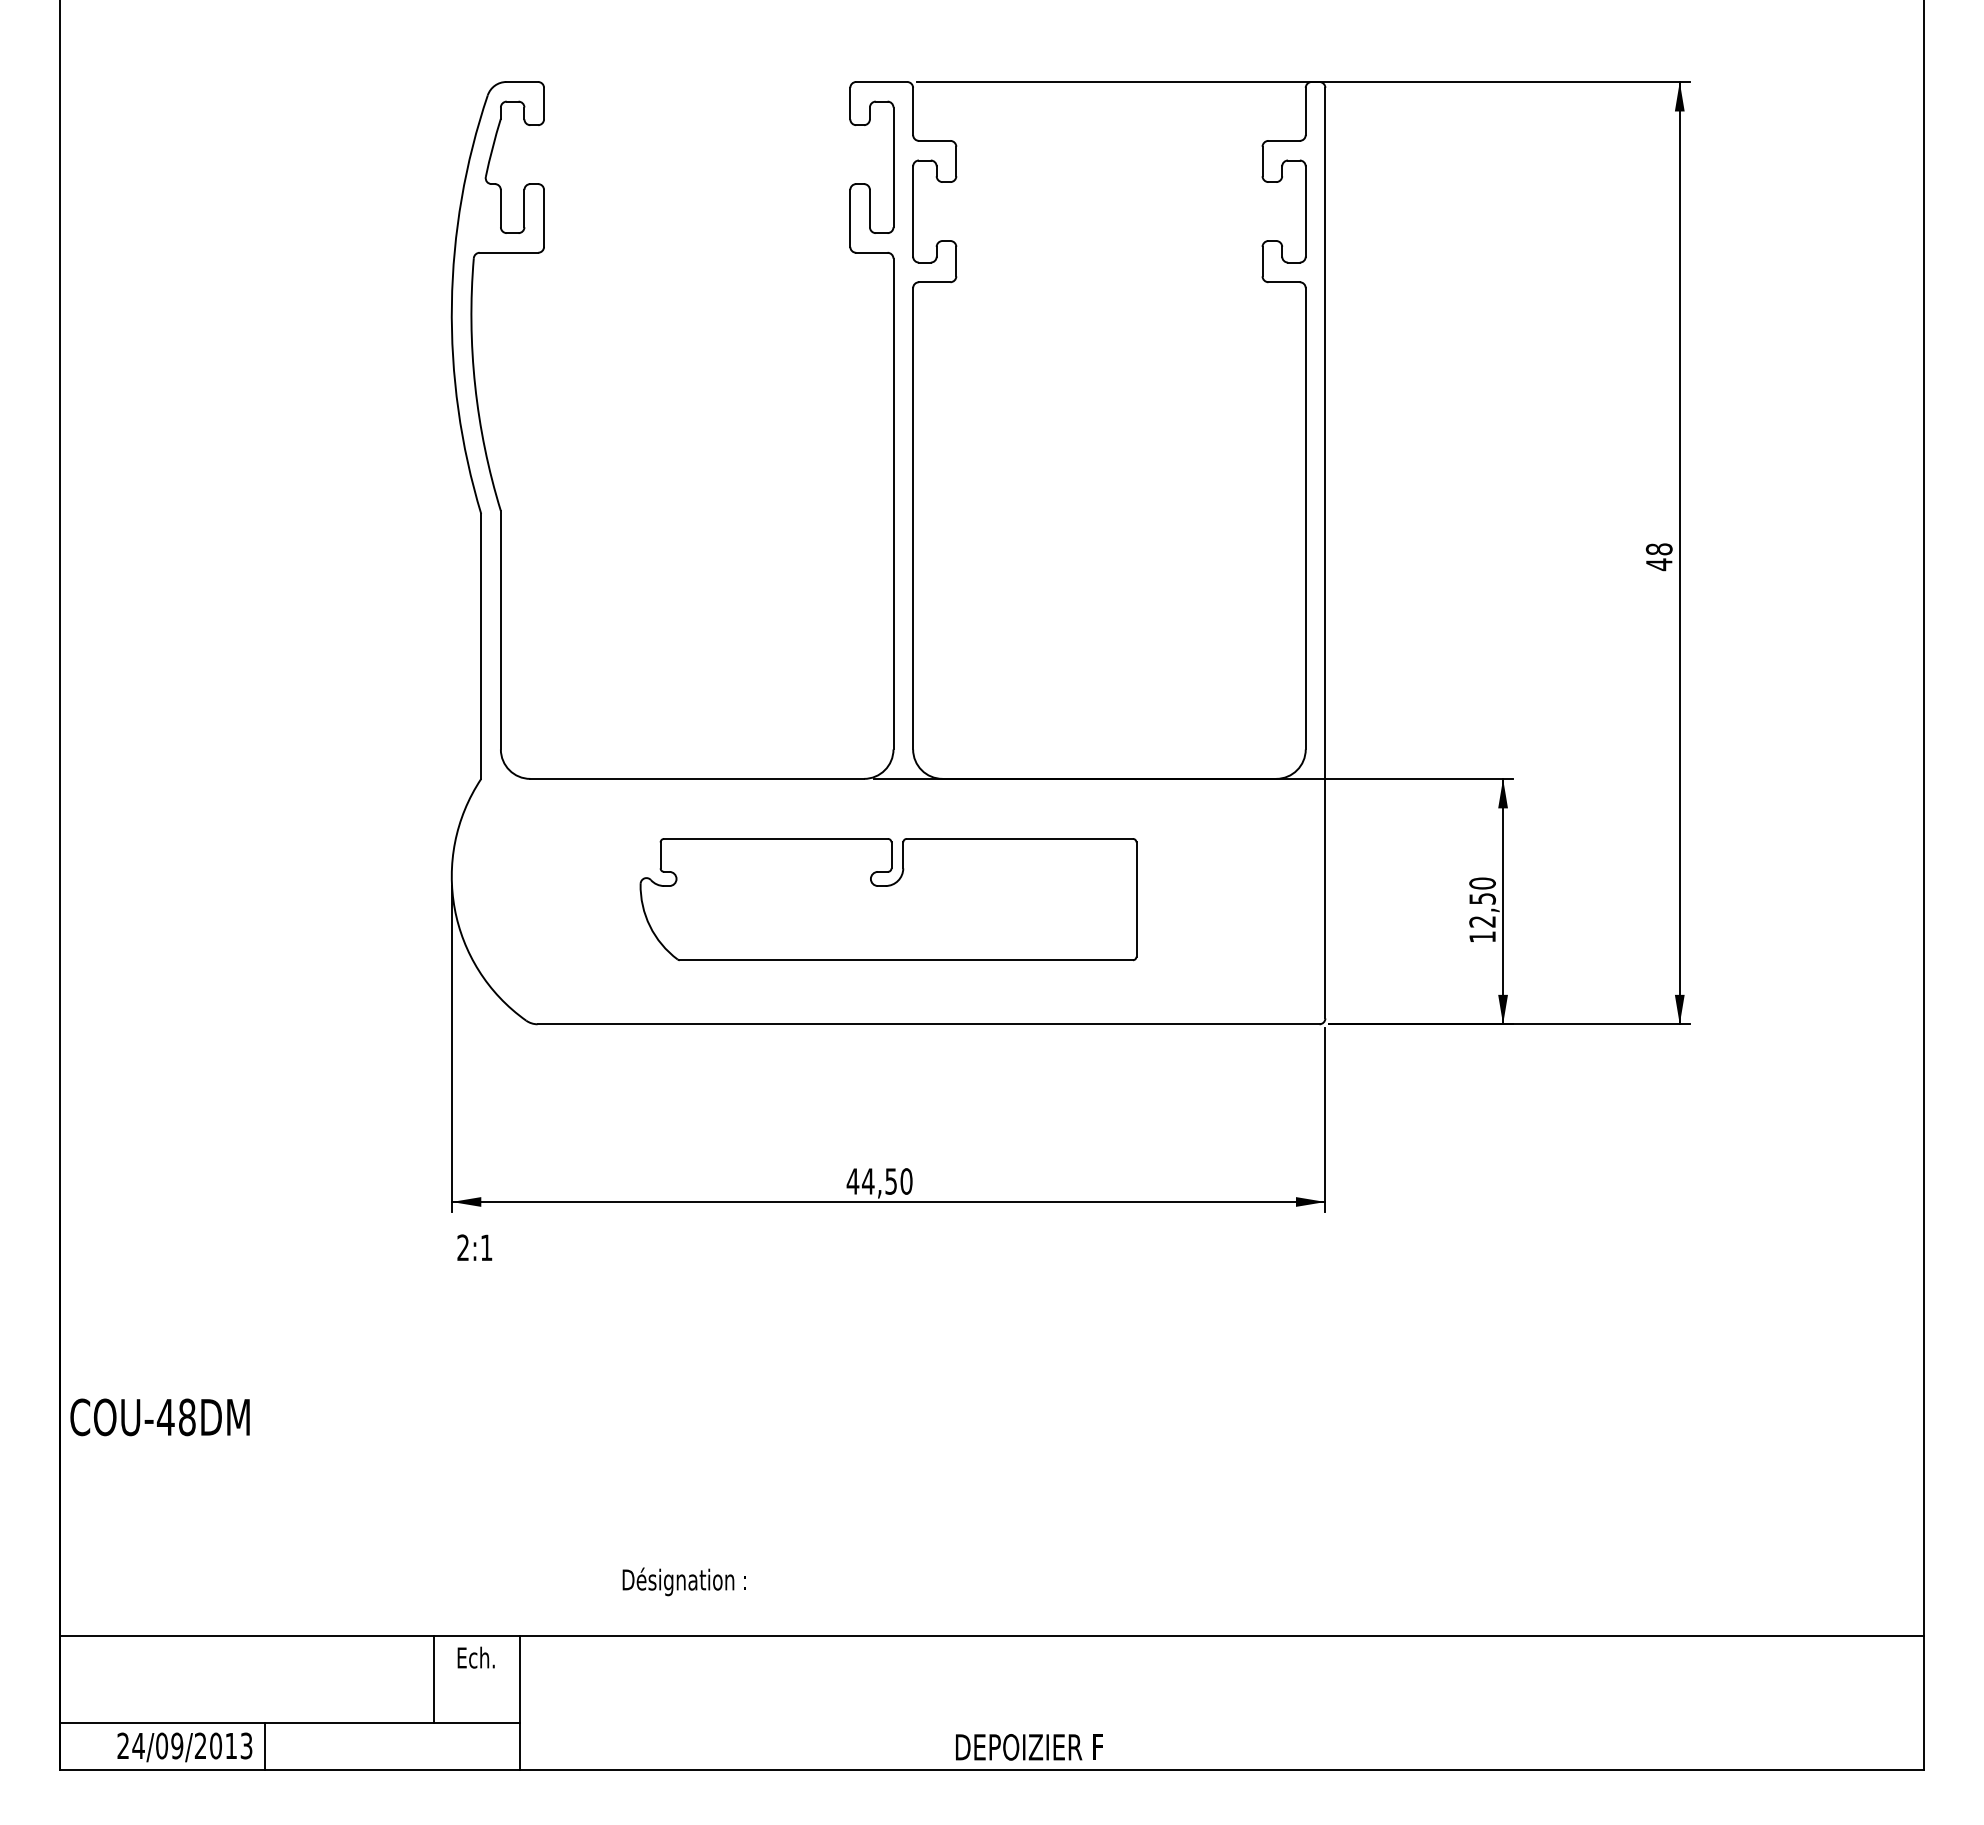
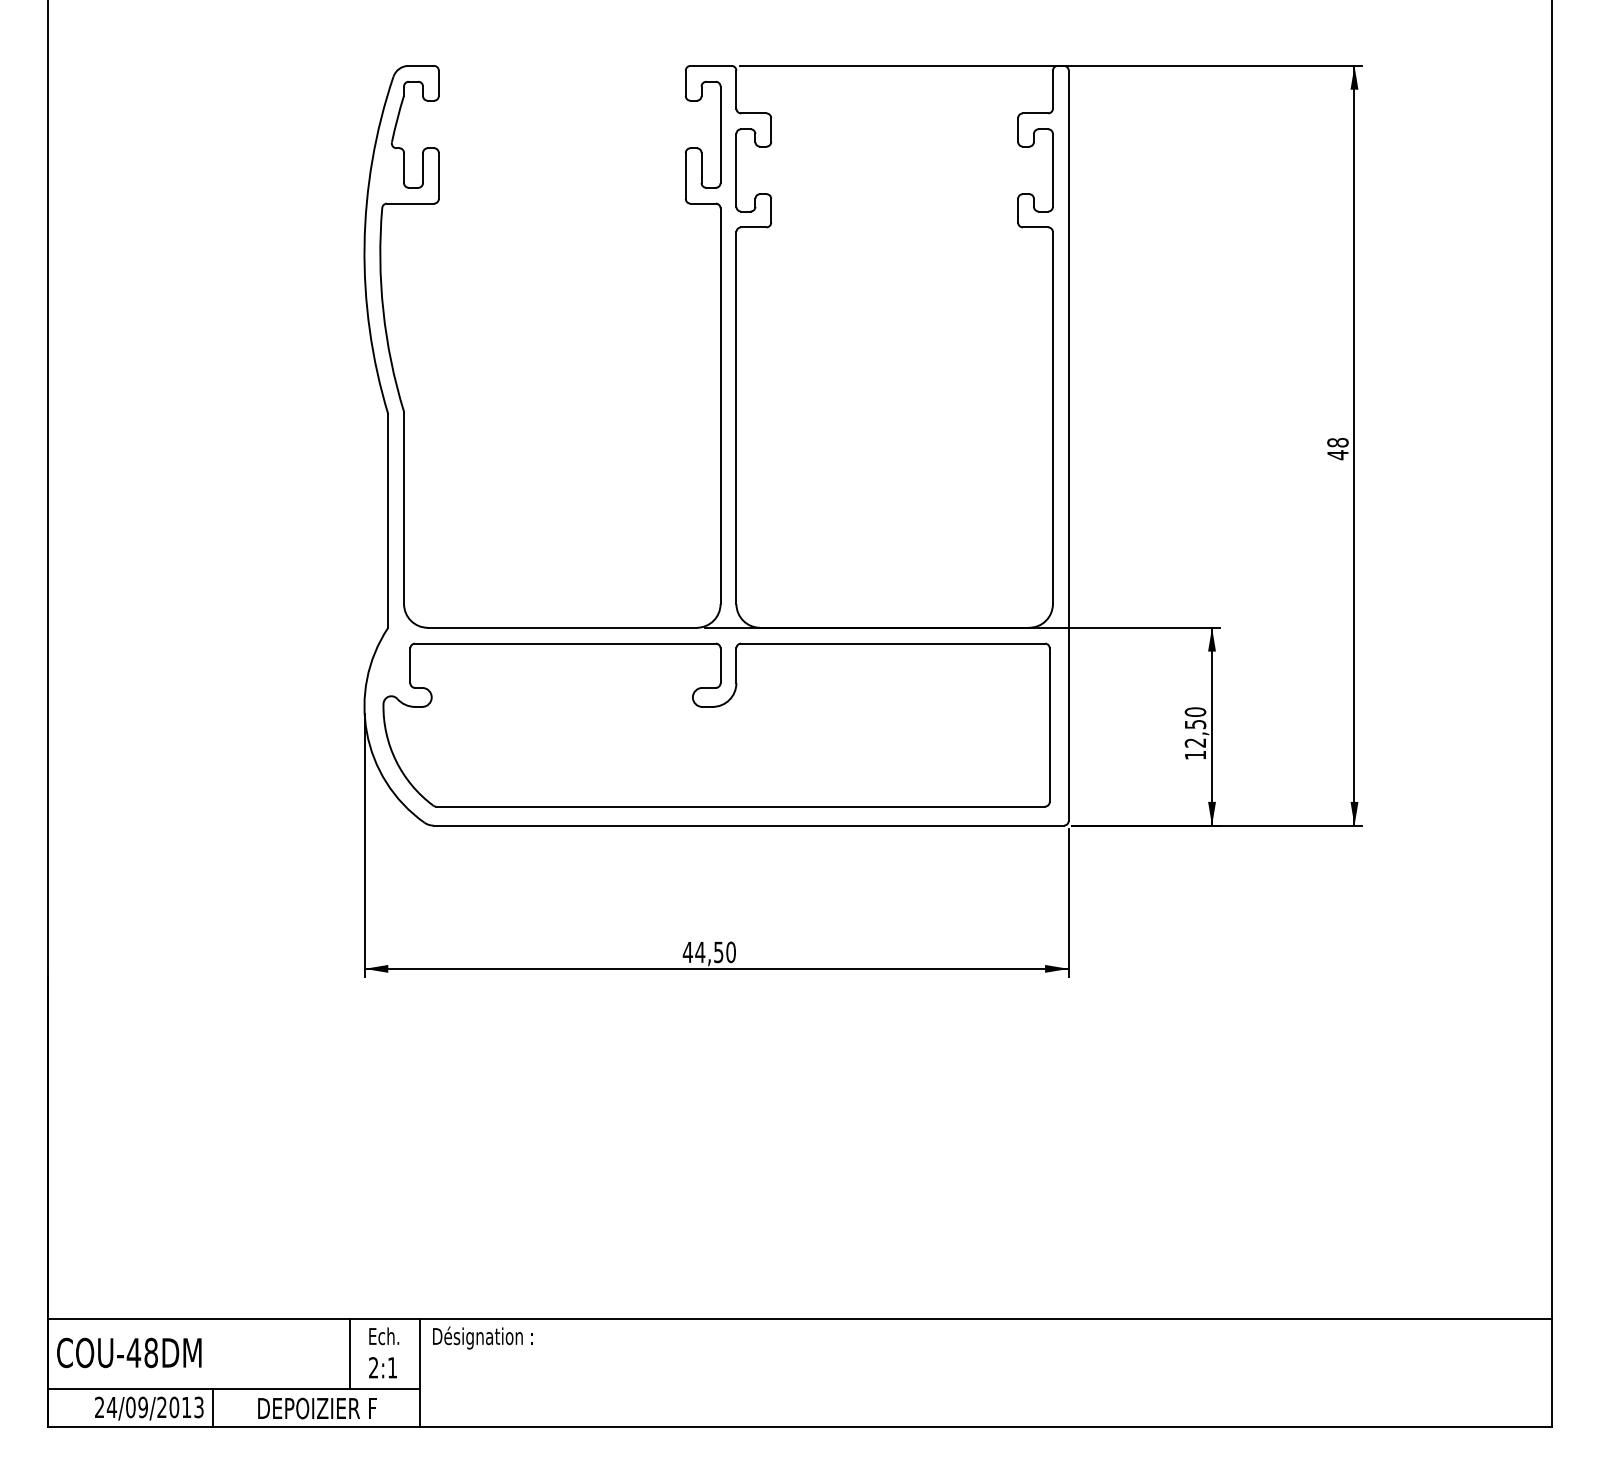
part: (888, 899) -> (716, 725), size x1.67
text: (474, 1247) -> (382, 1367), moved
text: (159, 1417) -> (128, 1353), moved
text: (683, 1581) -> (481, 1337), moved
text: (1029, 1747) -> (317, 1408), moved

